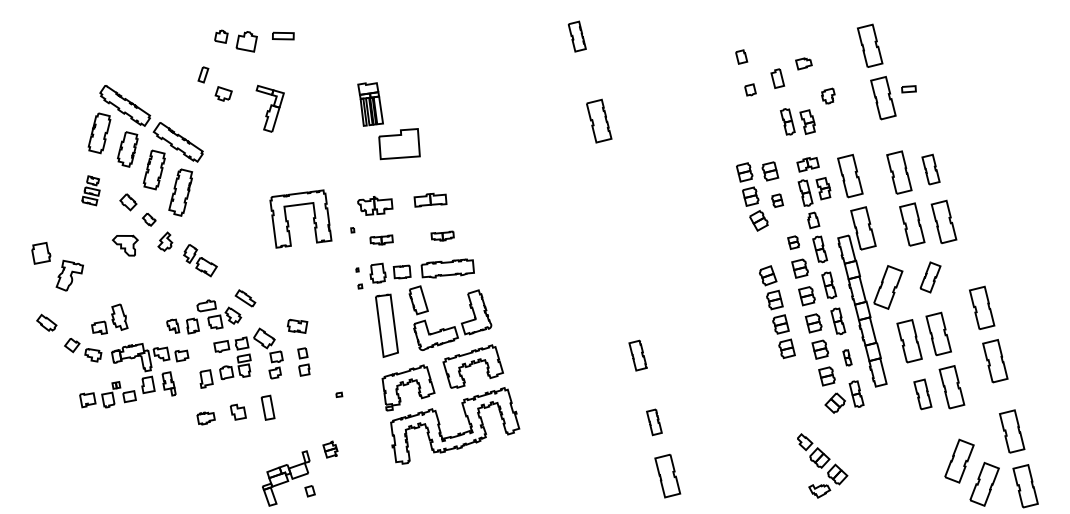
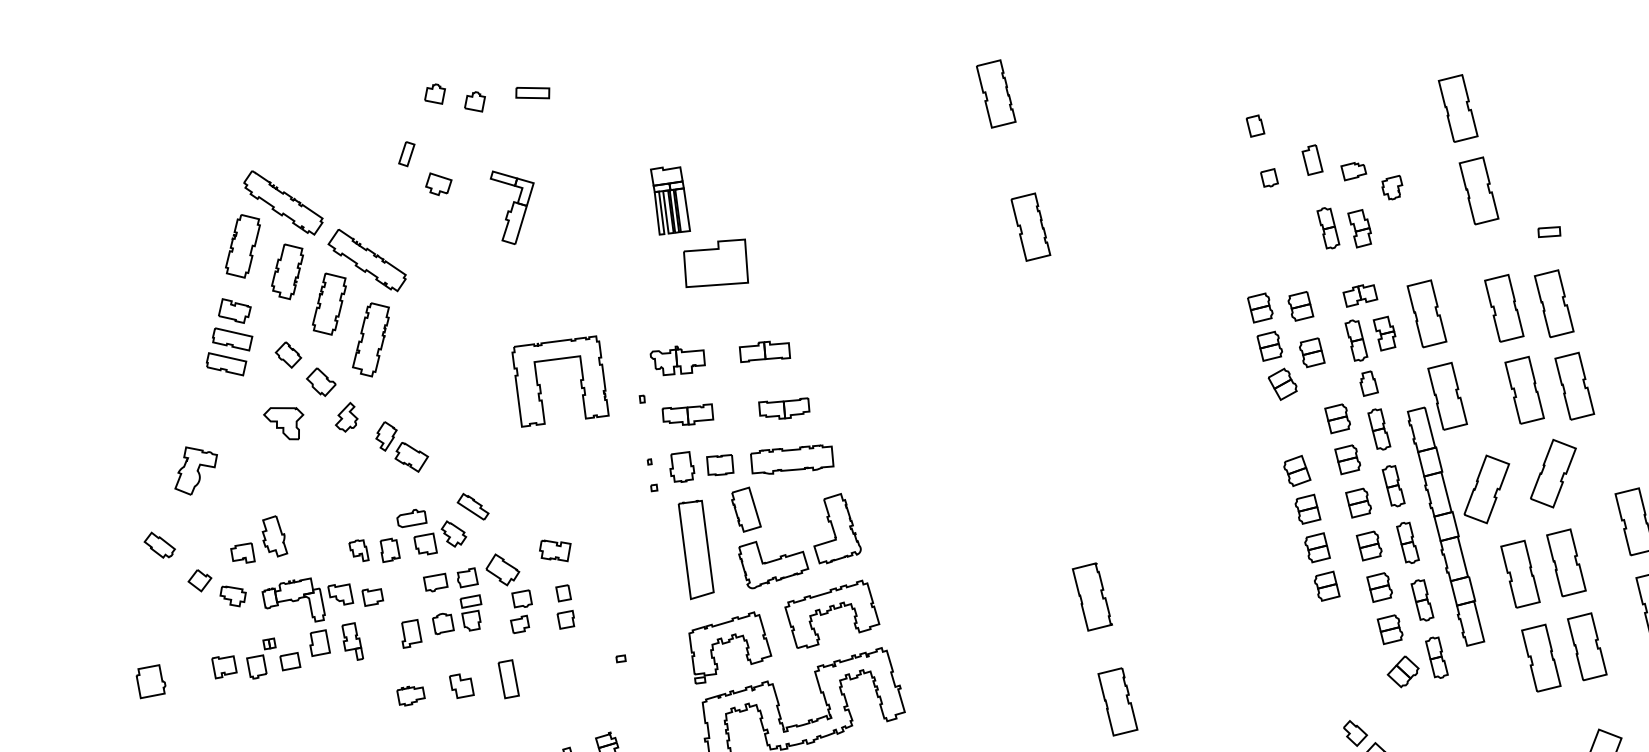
part: (577, 36) -> (996, 93), size x1.43
part: (246, 41) -> (474, 101), size x0.62
part: (803, 63) -> (1353, 170), moved
part: (908, 89) -> (1548, 232), moved
part: (930, 169) -> (1553, 303), size x1.43
part: (90, 190) -> (228, 336), size x1.67
part: (777, 200) -> (1312, 352), size x1.43
part: (149, 219) -> (321, 382), size x1.43
part: (442, 235) -> (783, 407), size x1.43
part: (381, 239) -> (687, 413), size x1.43
part: (793, 242) -> (1337, 418), size x1.43
part: (41, 253) -> (151, 681), moved
part: (930, 277) -> (1553, 473), size x1.43
part: (637, 355) -> (1091, 596), size x1.43
part: (847, 357) -> (1422, 599), size x1.67
part: (922, 394) -> (1540, 658), size x1.43
part: (654, 422) -> (1118, 702), size x1.67

